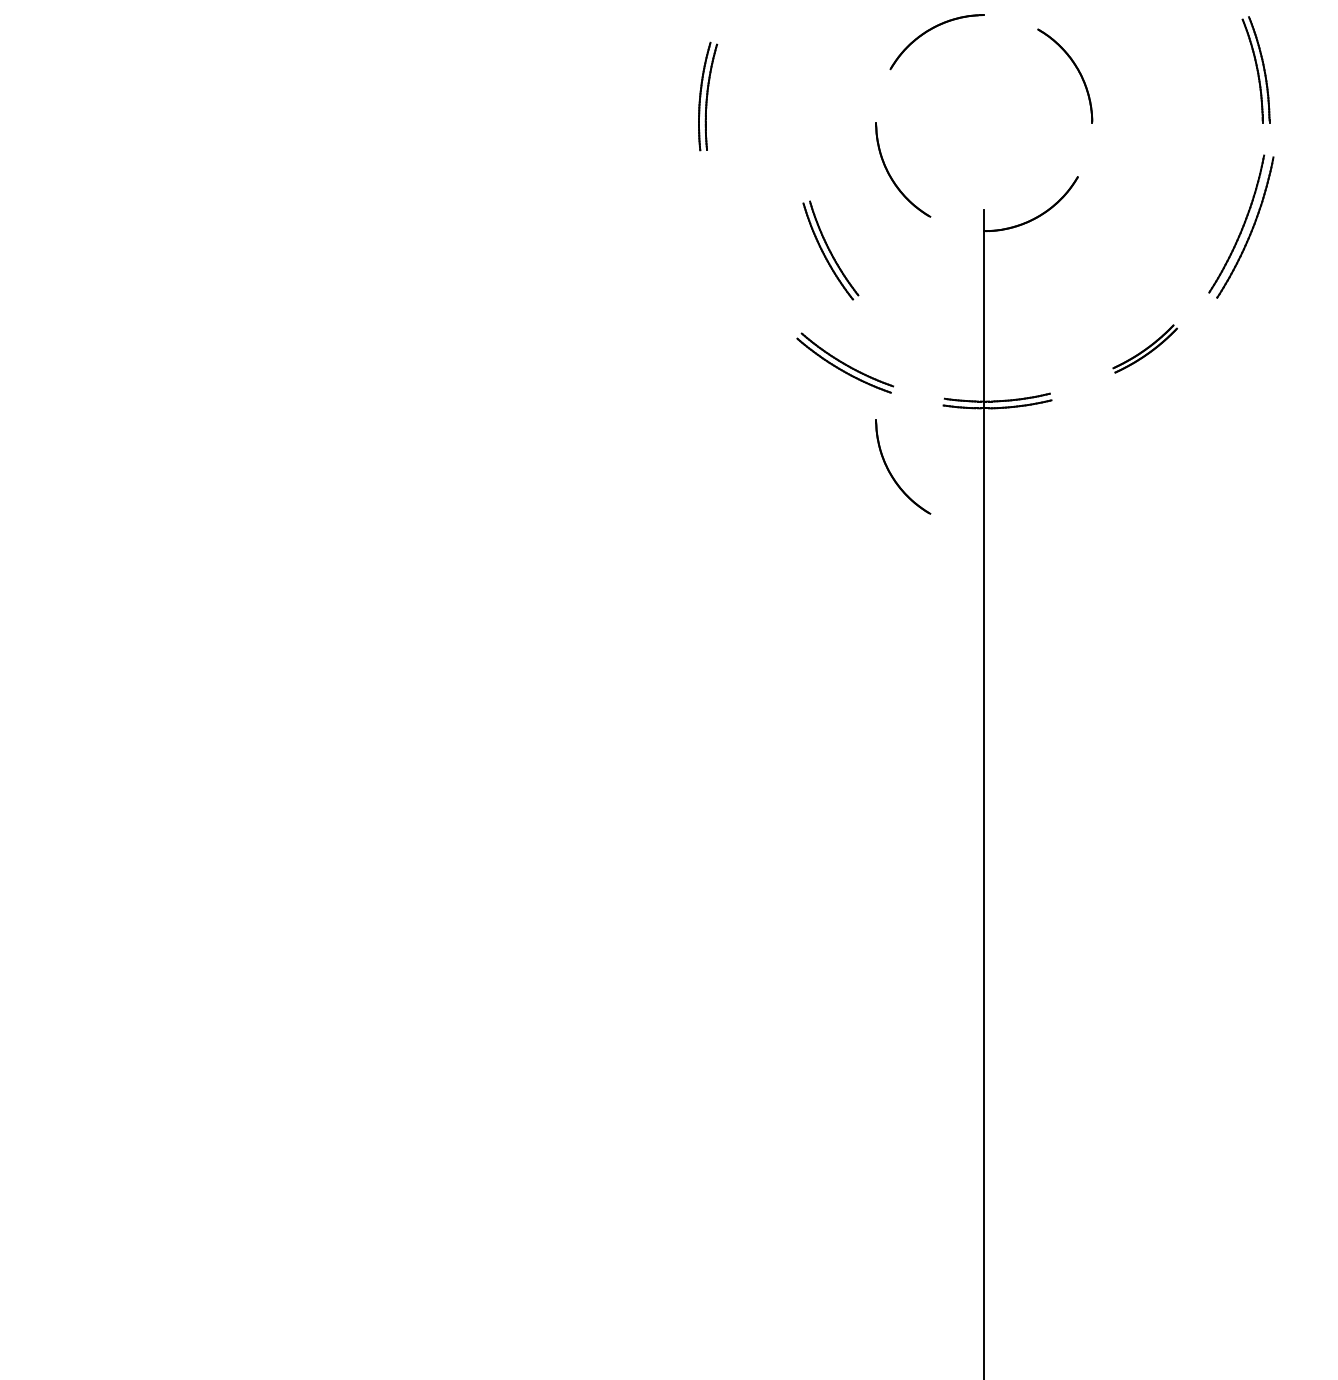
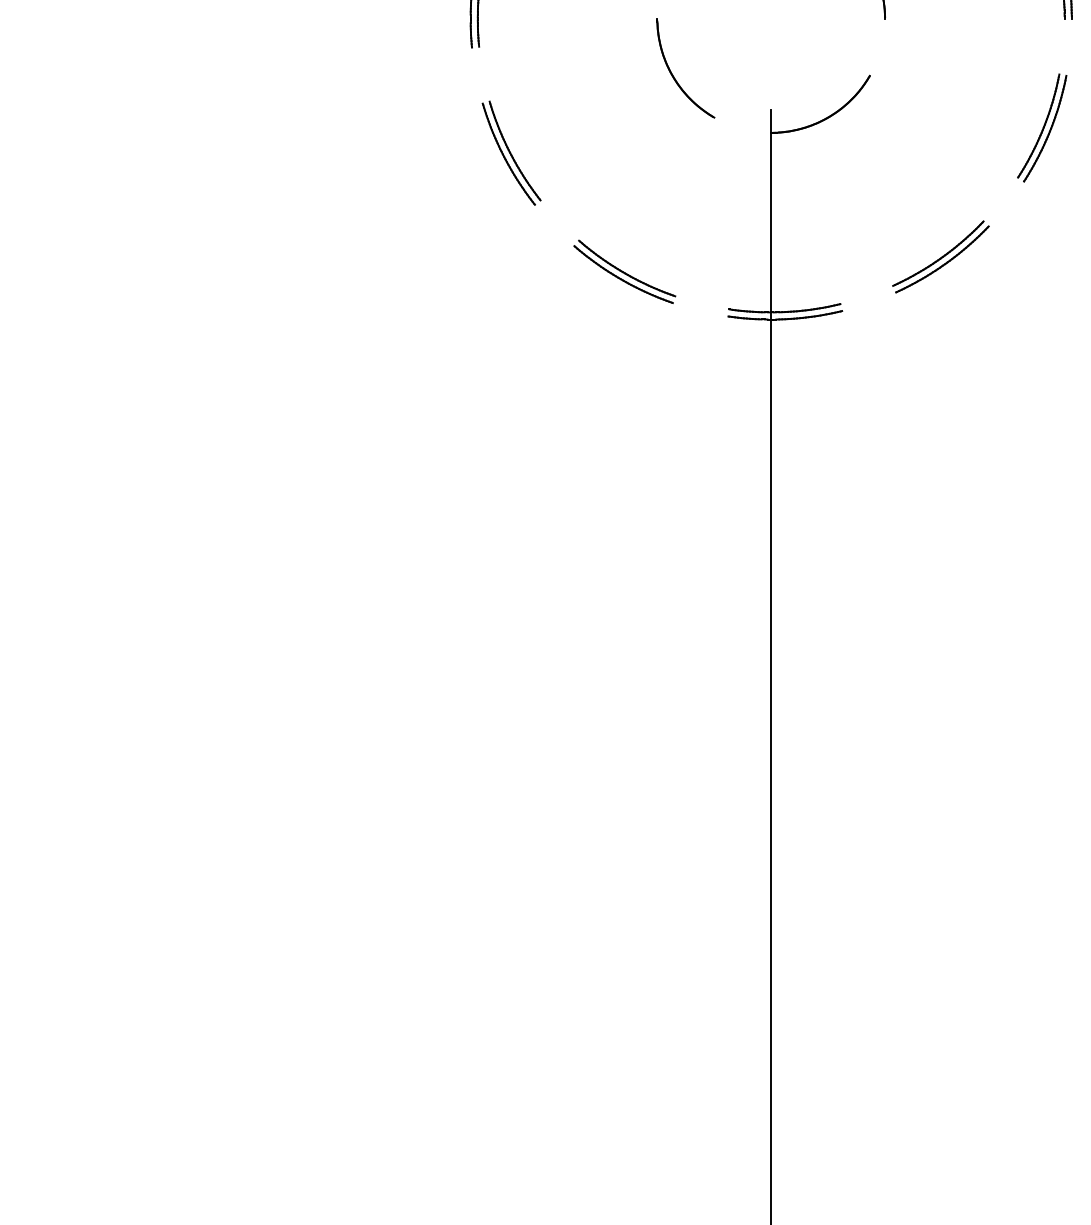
part: (1241, 226) -> (1042, 127), size x0.71
part: (830, 250) -> (511, 153), moved
part: (1144, 348) -> (940, 256), size x1.43
part: (892, 474) -> (674, 389), removed

